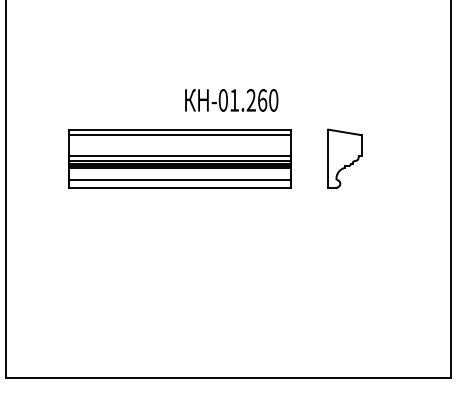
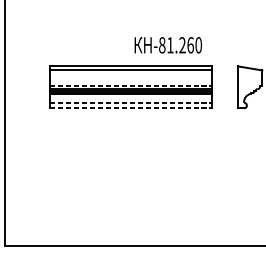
text: (222, 100) -> (161, 45), -01.260 -> -81.260
line: (180, 156) -> (131, 85), solid -> dashed
line: (180, 180) -> (131, 103), solid -> dashed
line: (180, 187) -> (131, 108), solid -> dashed

